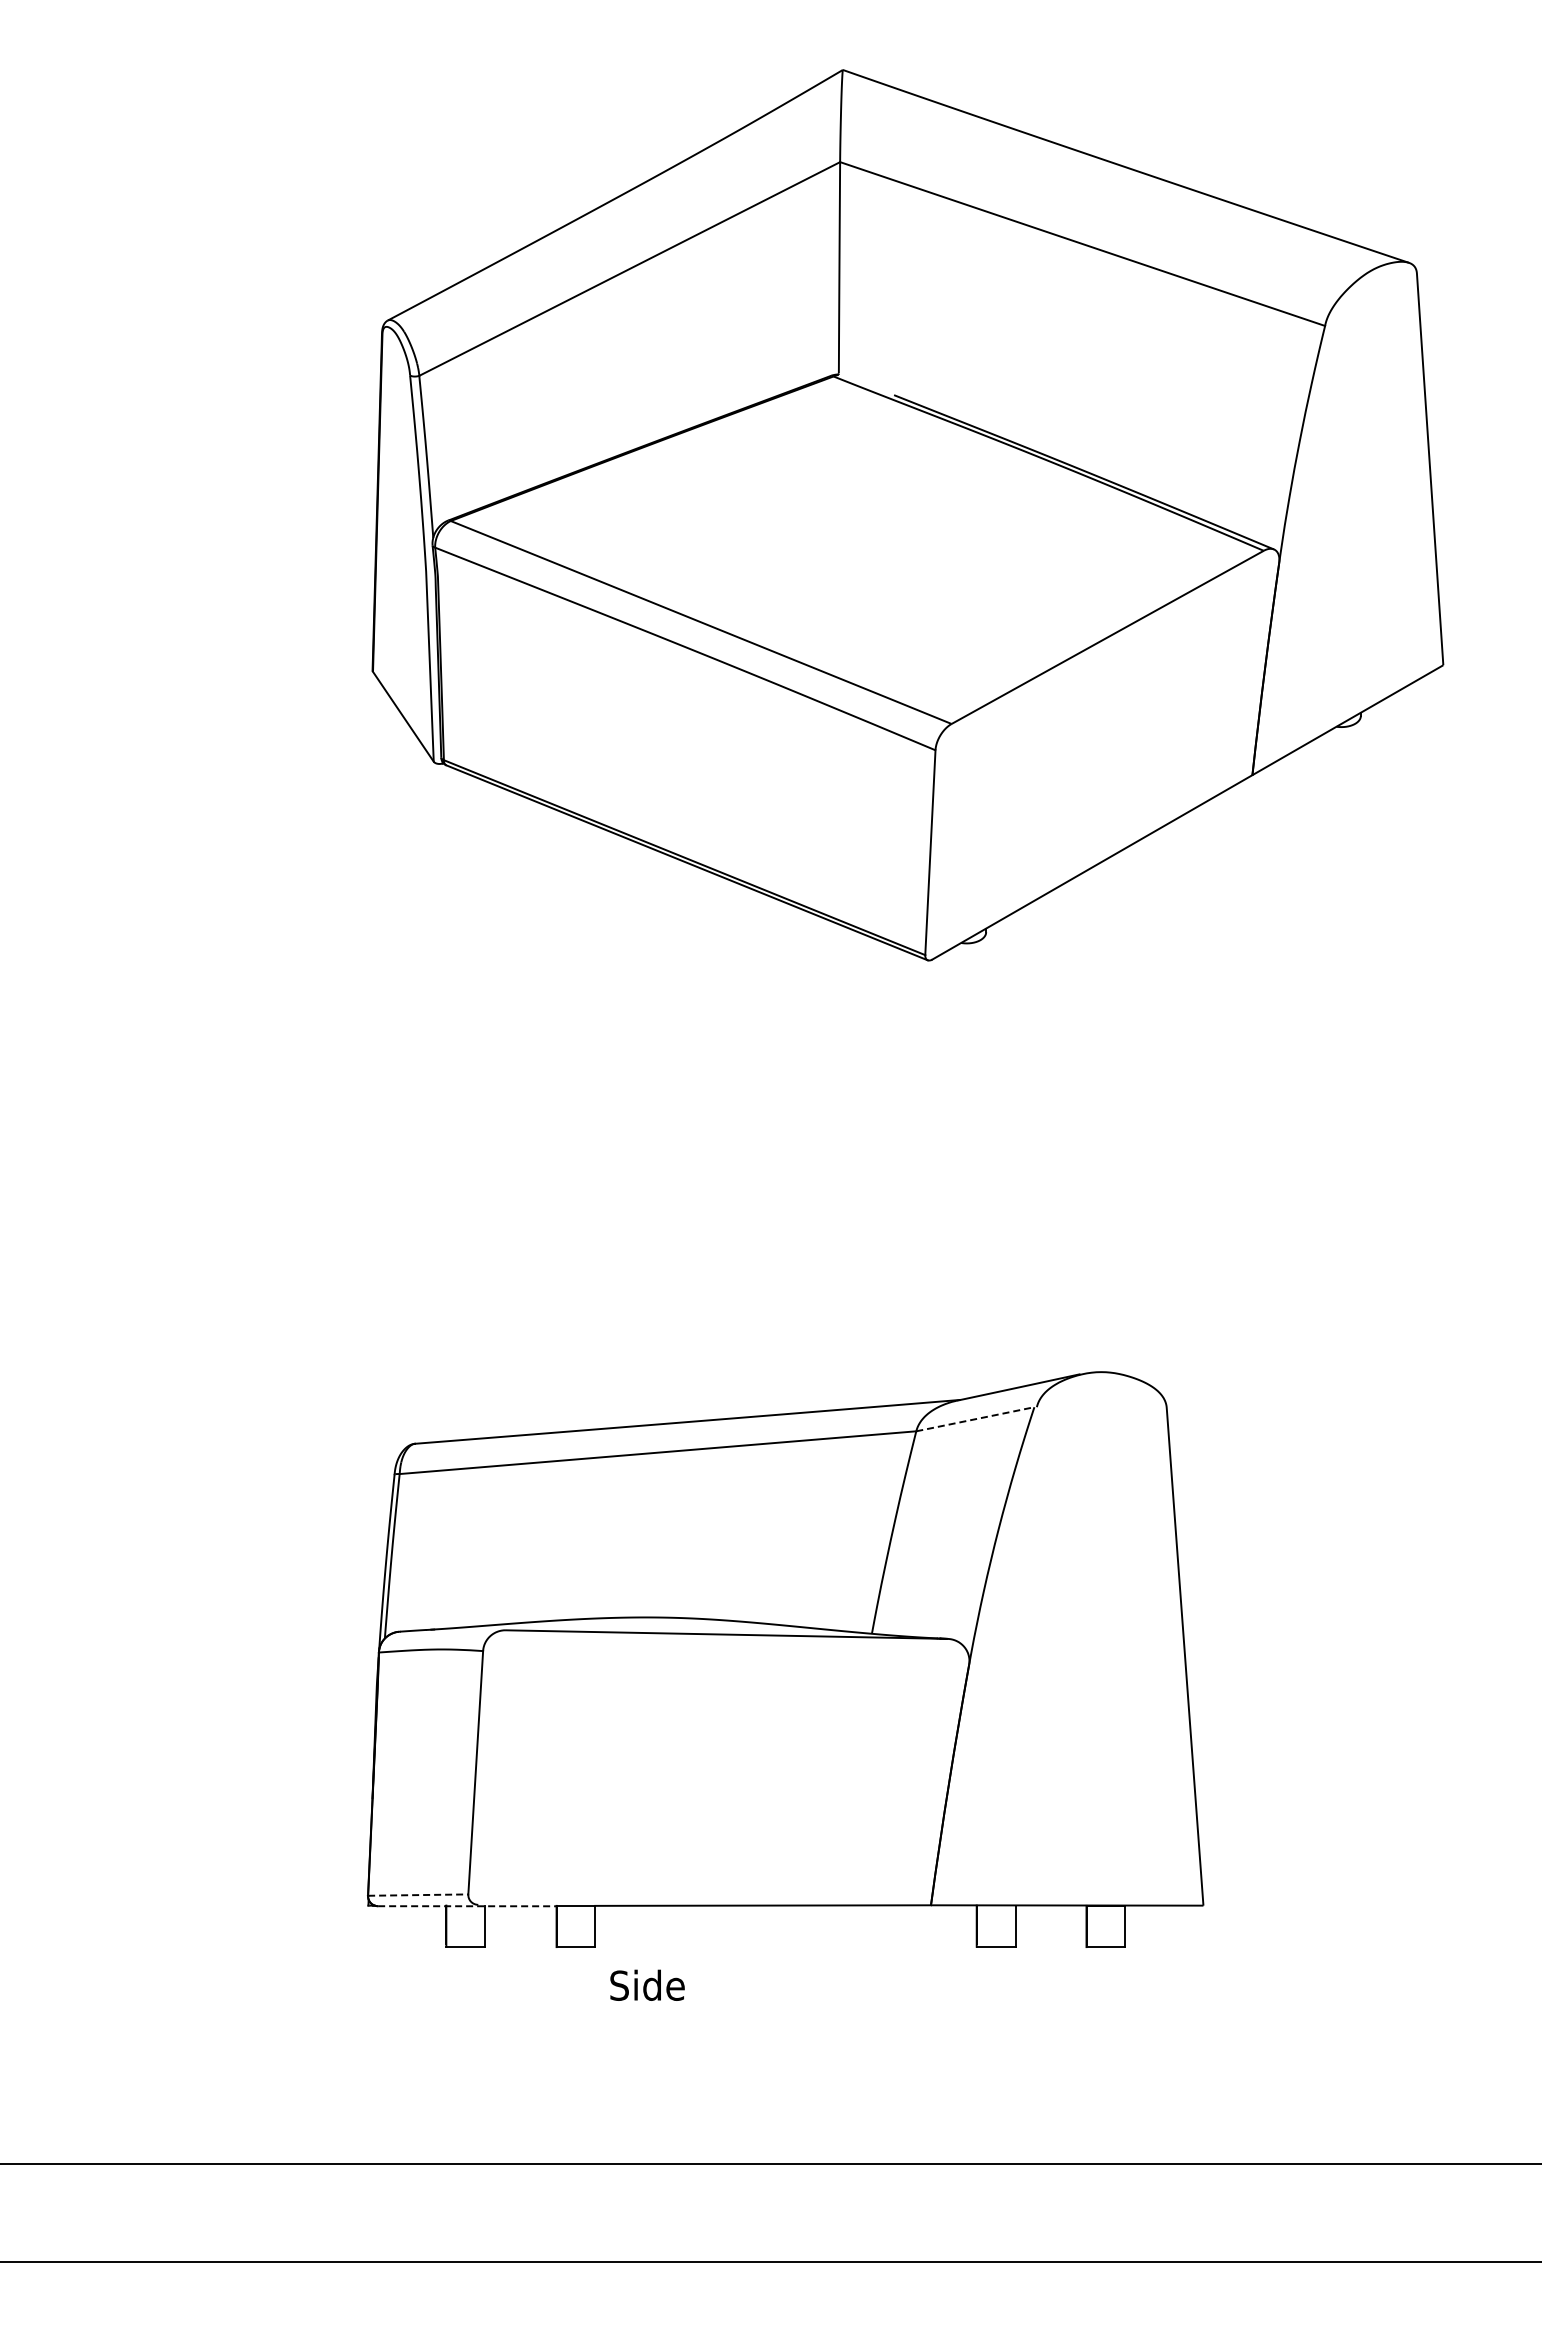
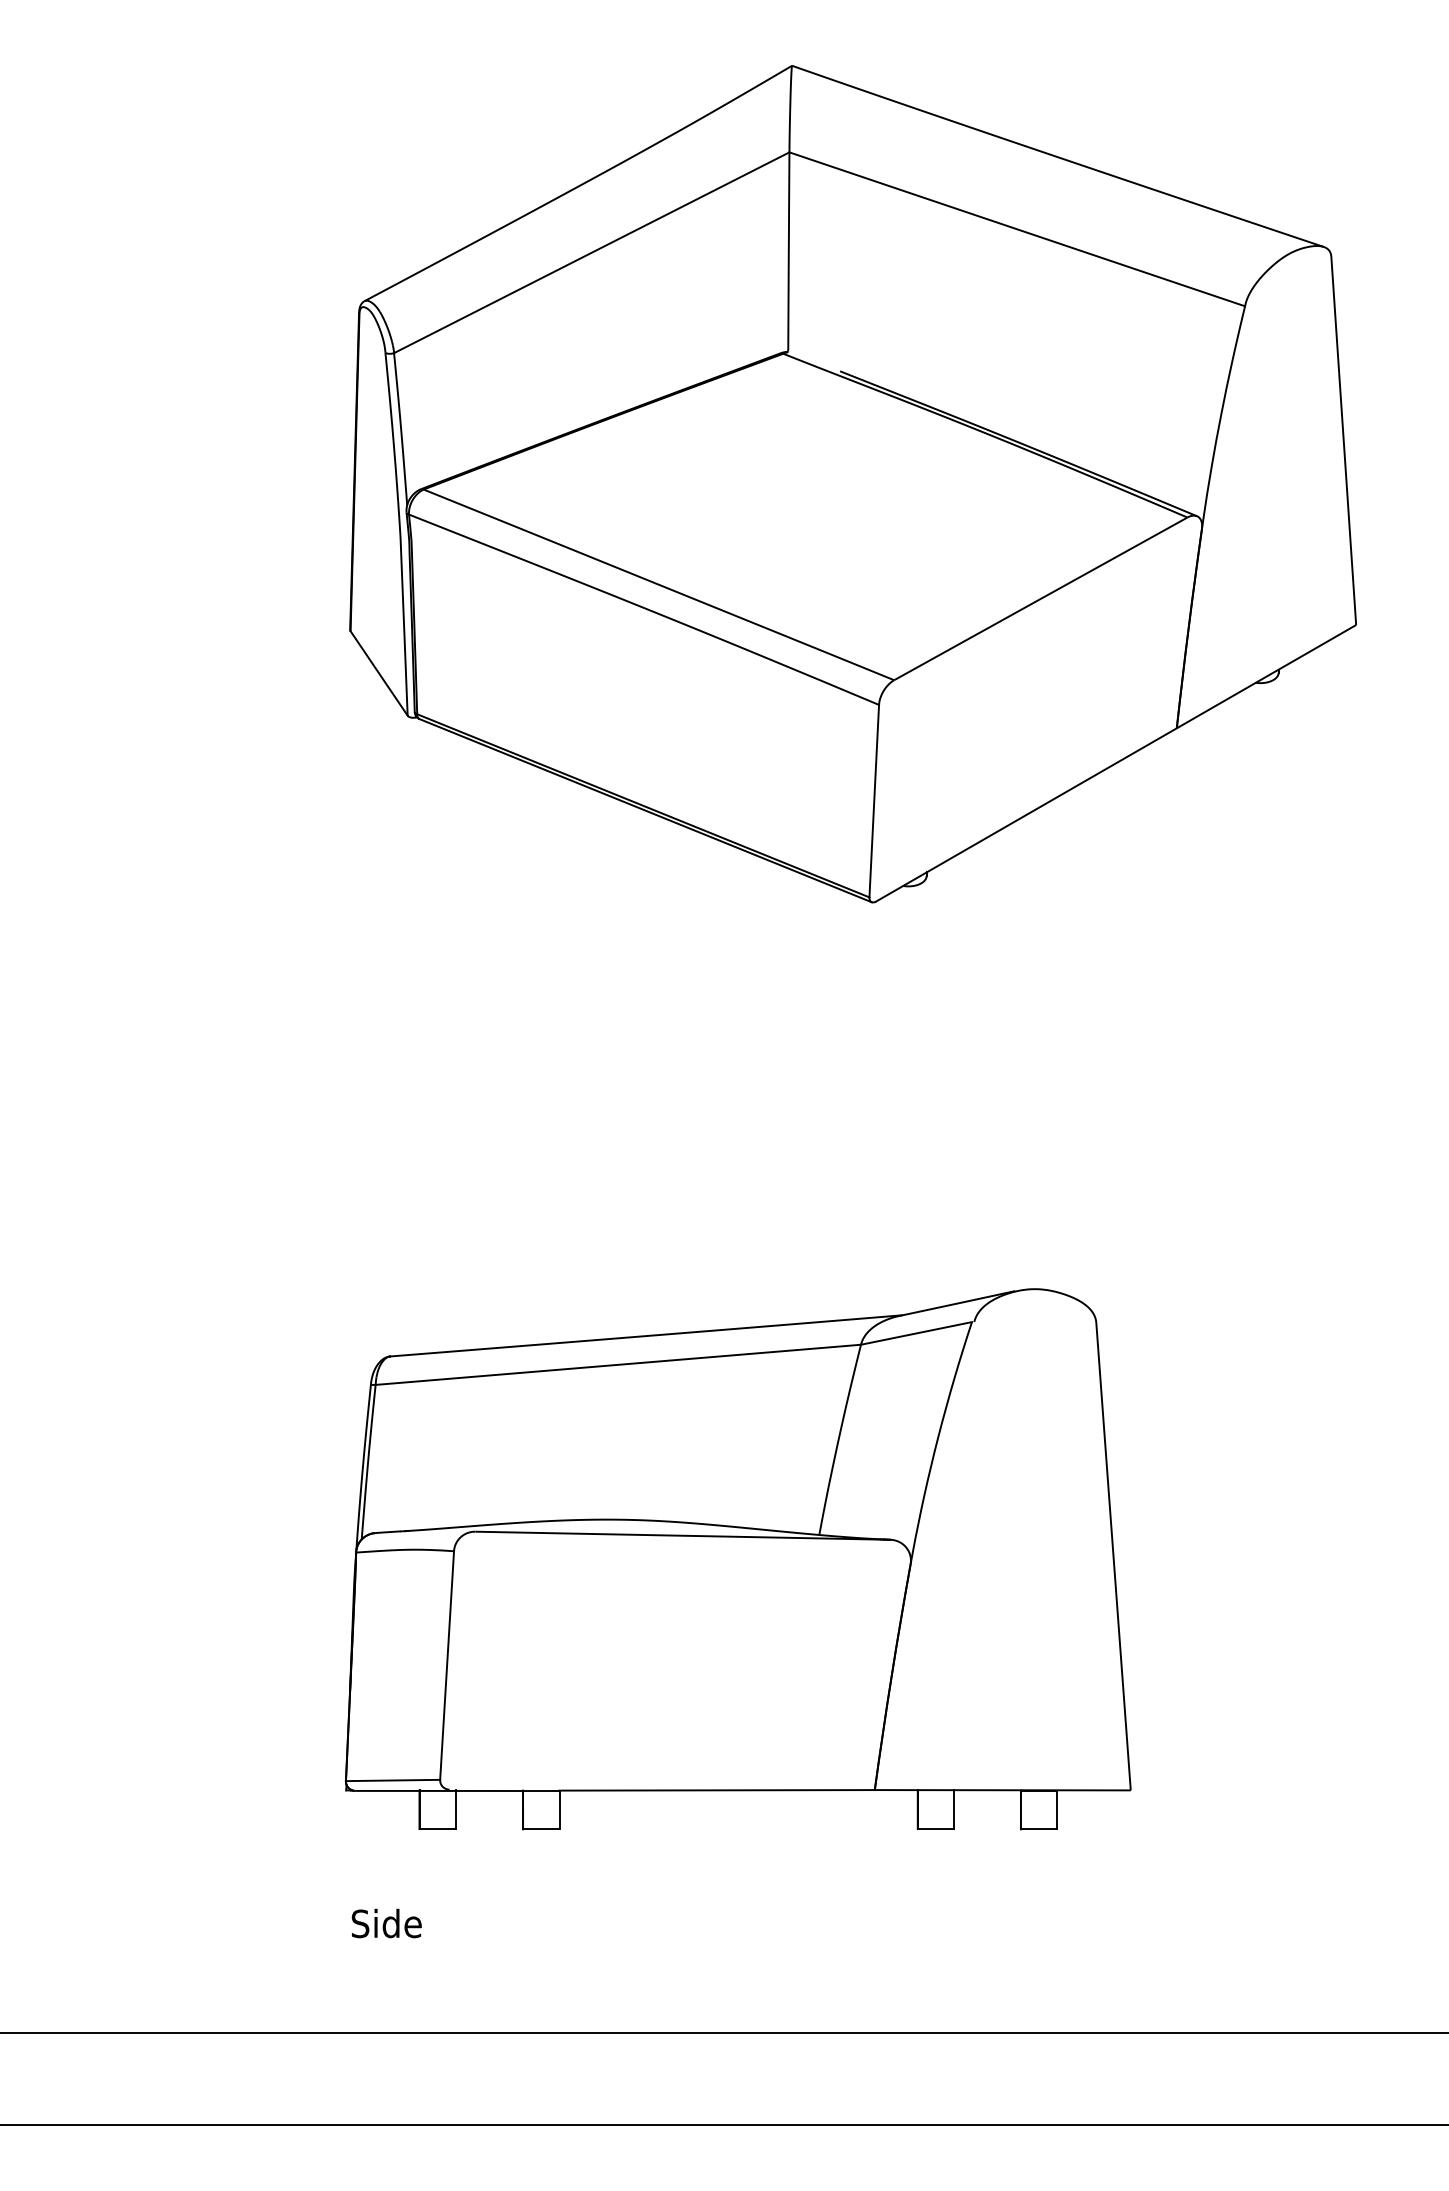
line: (975, 1419) -> (916, 1333), dashed -> solid
line: (418, 1895) -> (393, 1780), dashed -> solid
line: (468, 1906) -> (440, 1791), dashed -> solid
text: (647, 1984) -> (386, 1922), moved

